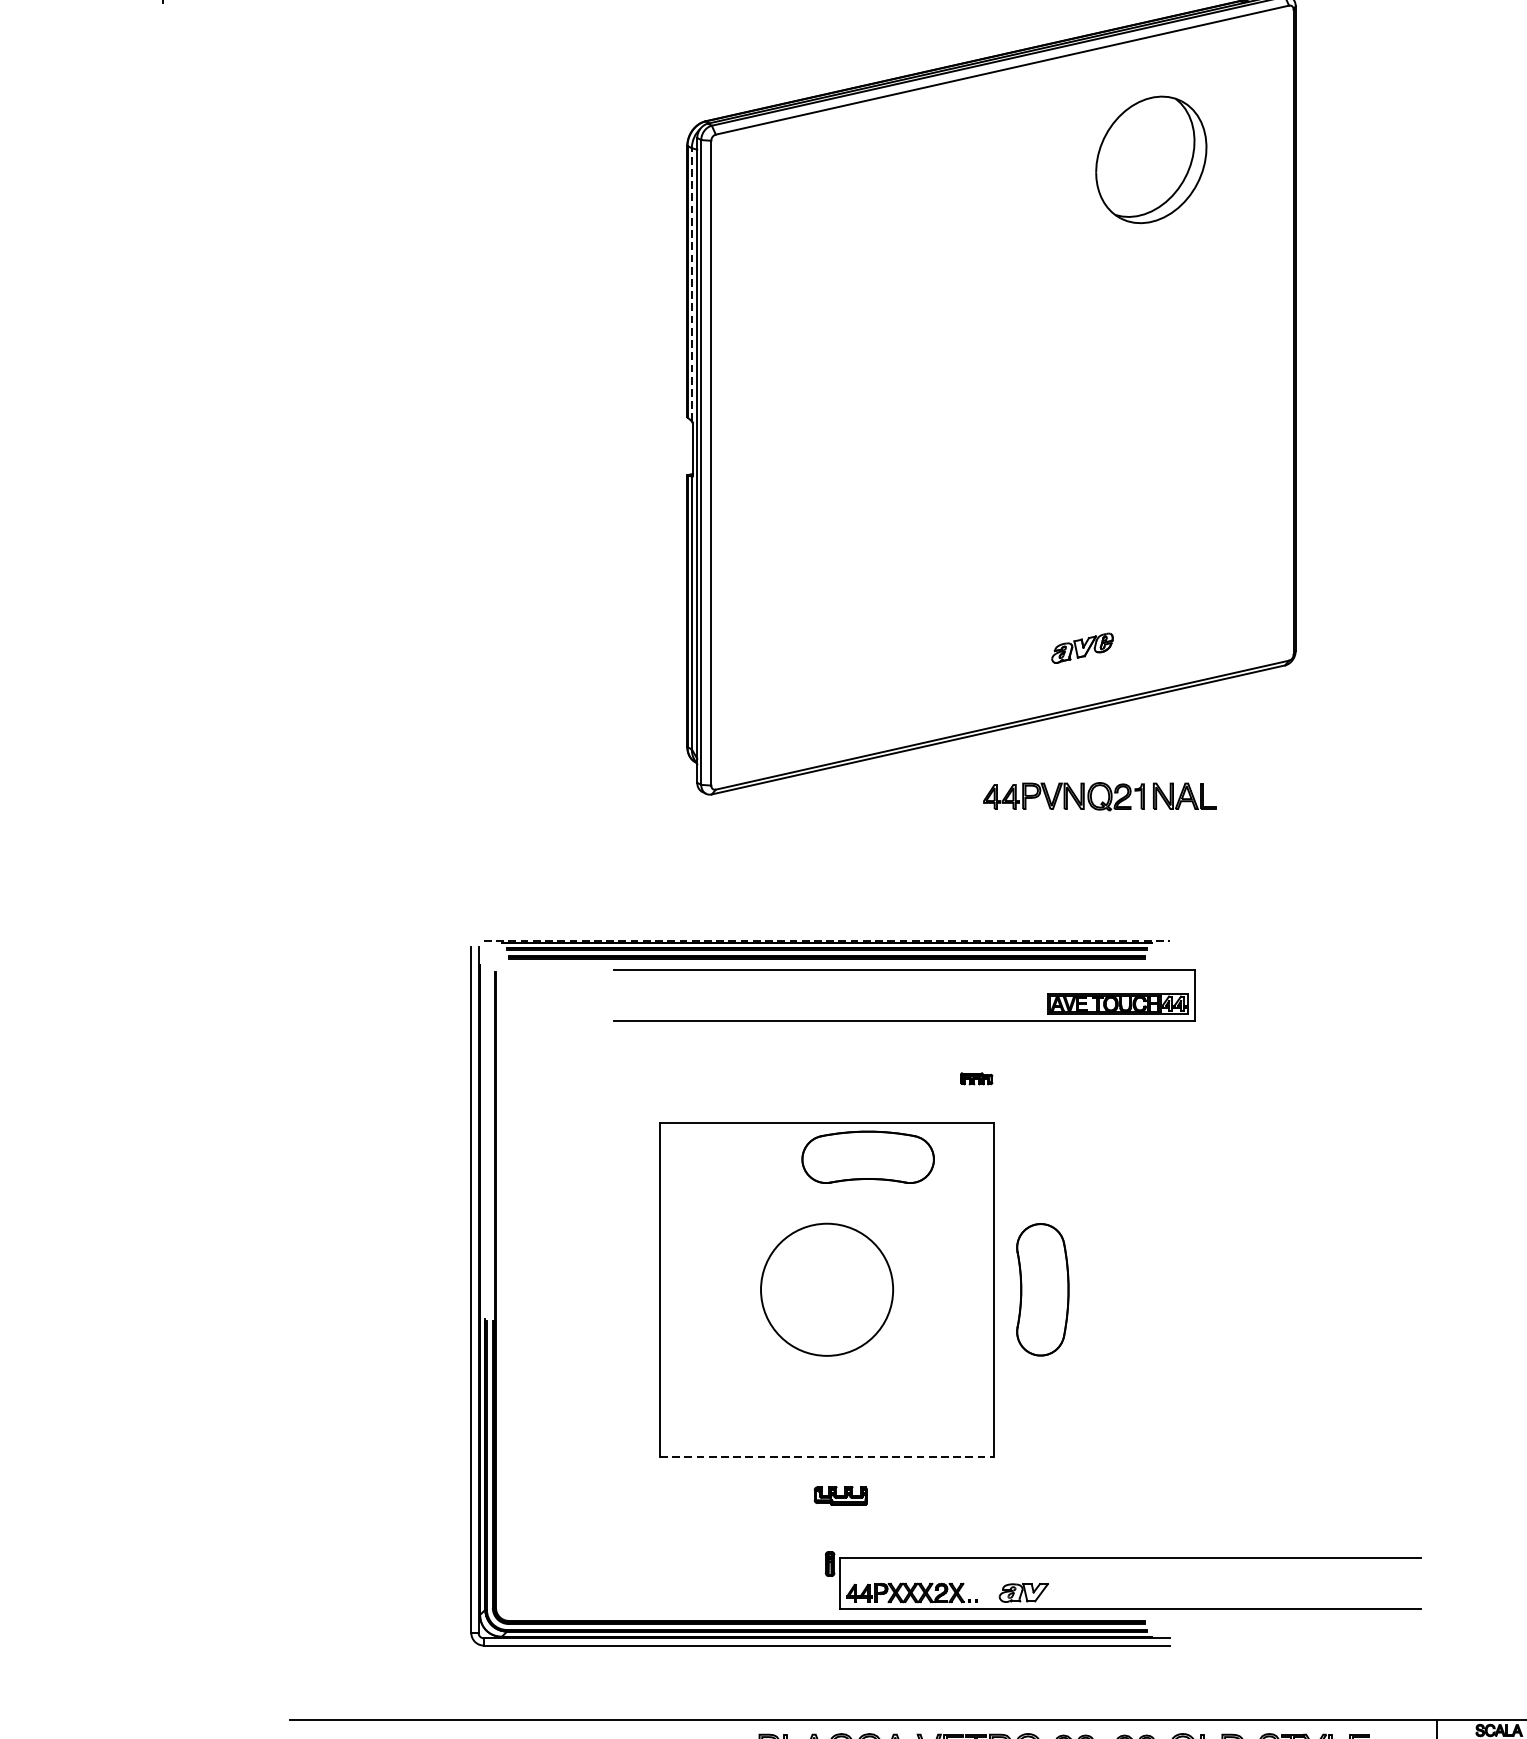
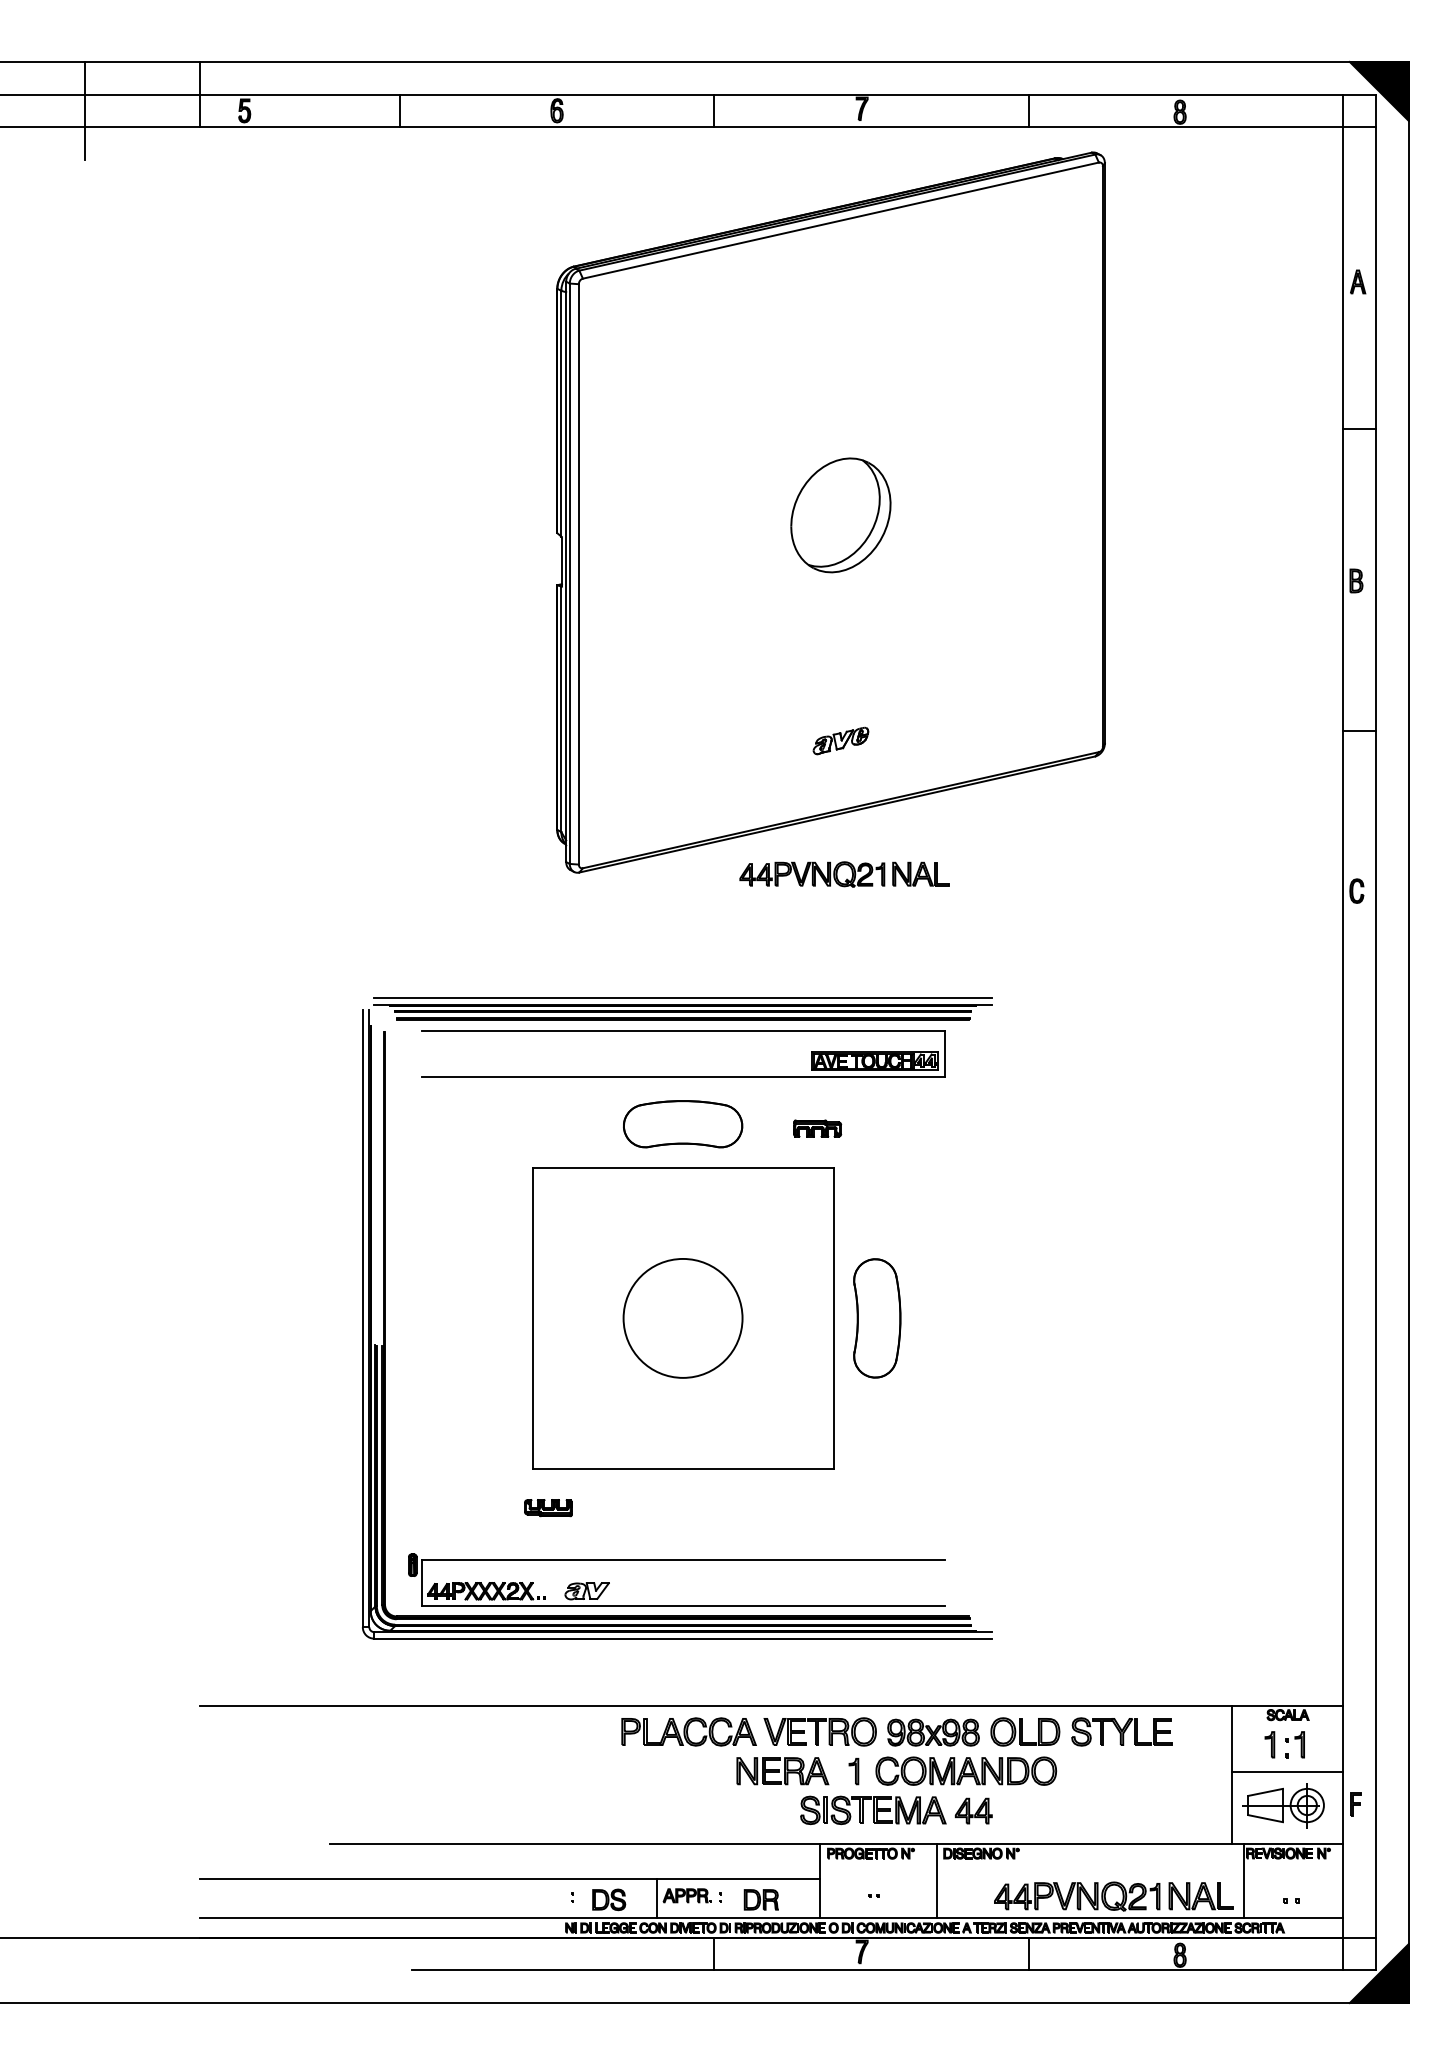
part: (1150, 160) -> (840, 515), moved
line: (692, 284) -> (561, 413), dashed -> solid
part: (1081, 647) -> (840, 740), moved
part: (1099, 796) -> (844, 874), moved
line: (826, 934) -> (682, 998), added
line: (827, 941) -> (683, 1004), dashed -> solid
part: (905, 971) -> (683, 1031), moved
part: (976, 1078) -> (817, 1128), size x1.67
part: (868, 1157) -> (683, 1124), moved
line: (827, 1456) -> (683, 1468), dashed -> solid
part: (840, 1496) -> (548, 1508), moved
part: (1123, 1558) -> (676, 1560), moved

